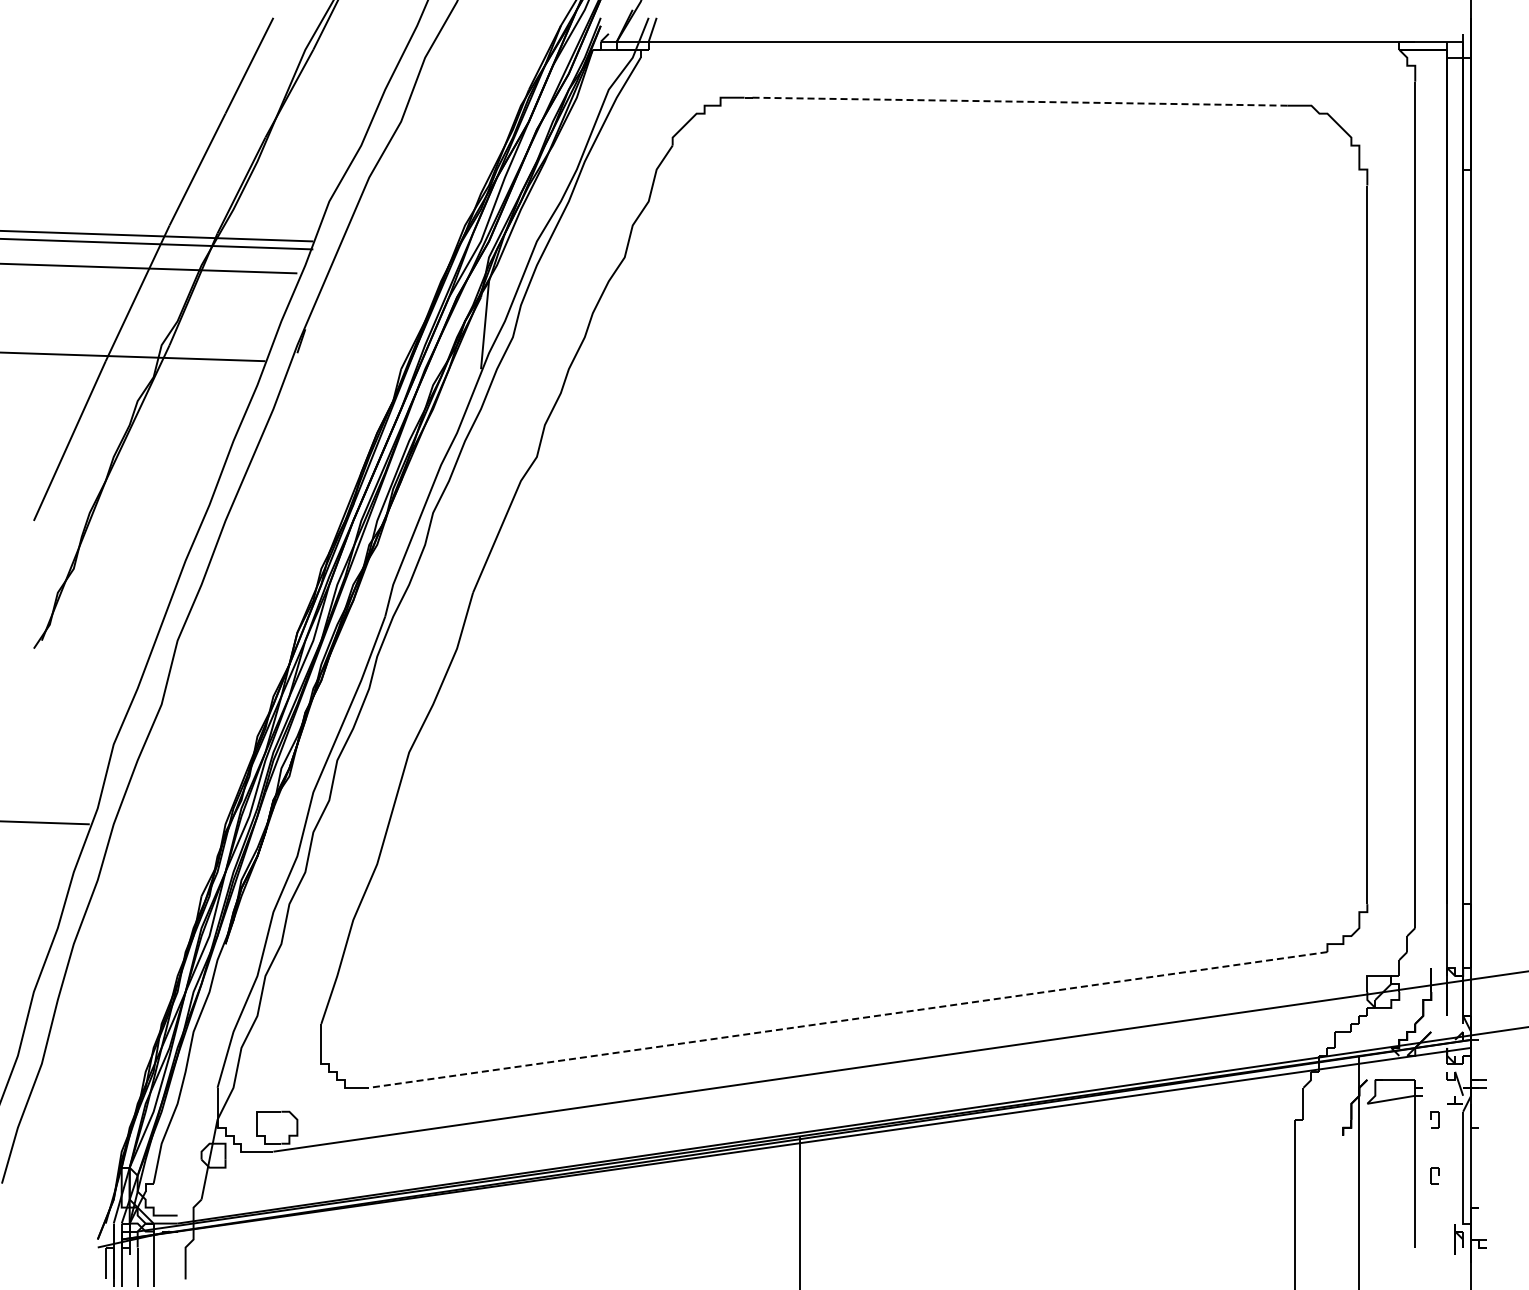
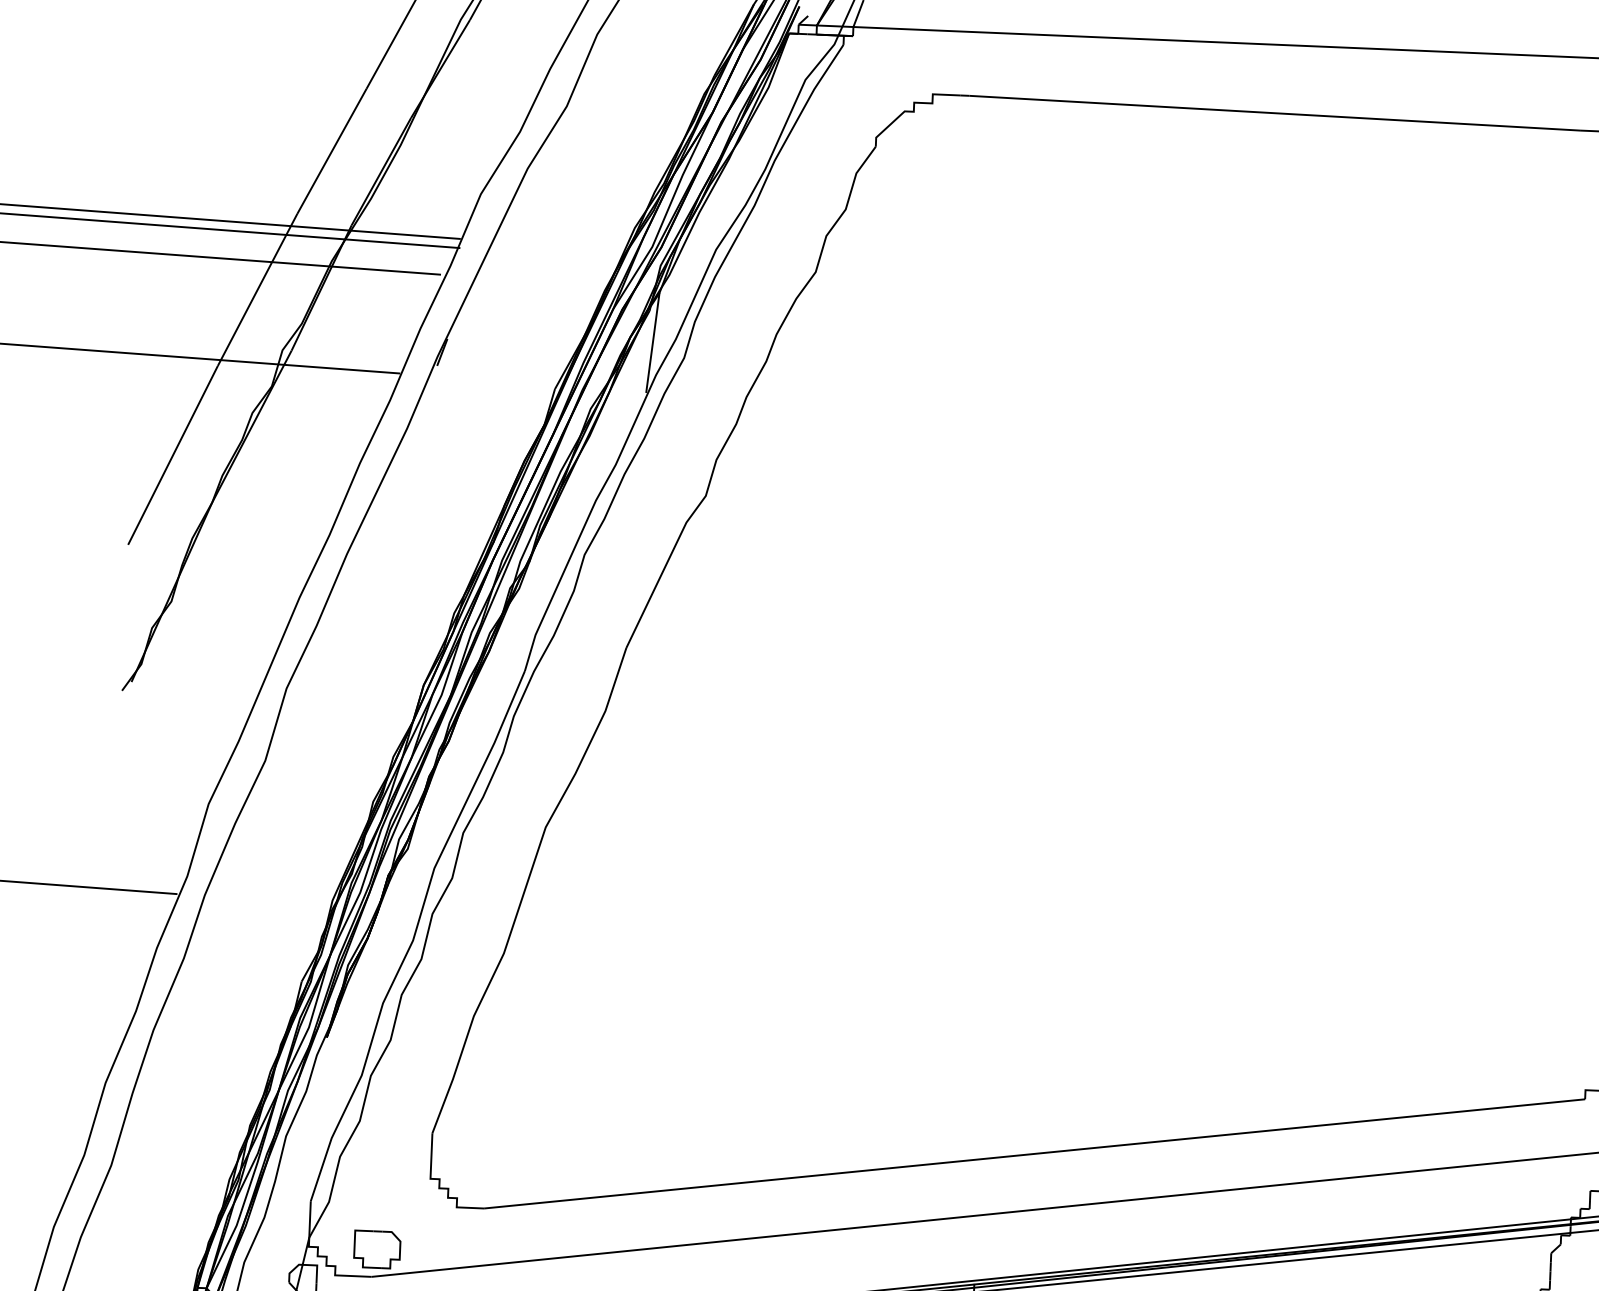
line: (1020, 101) -> (1275, 113), dashed -> solid
line: (848, 1019) -> (1034, 1153), dashed -> solid

